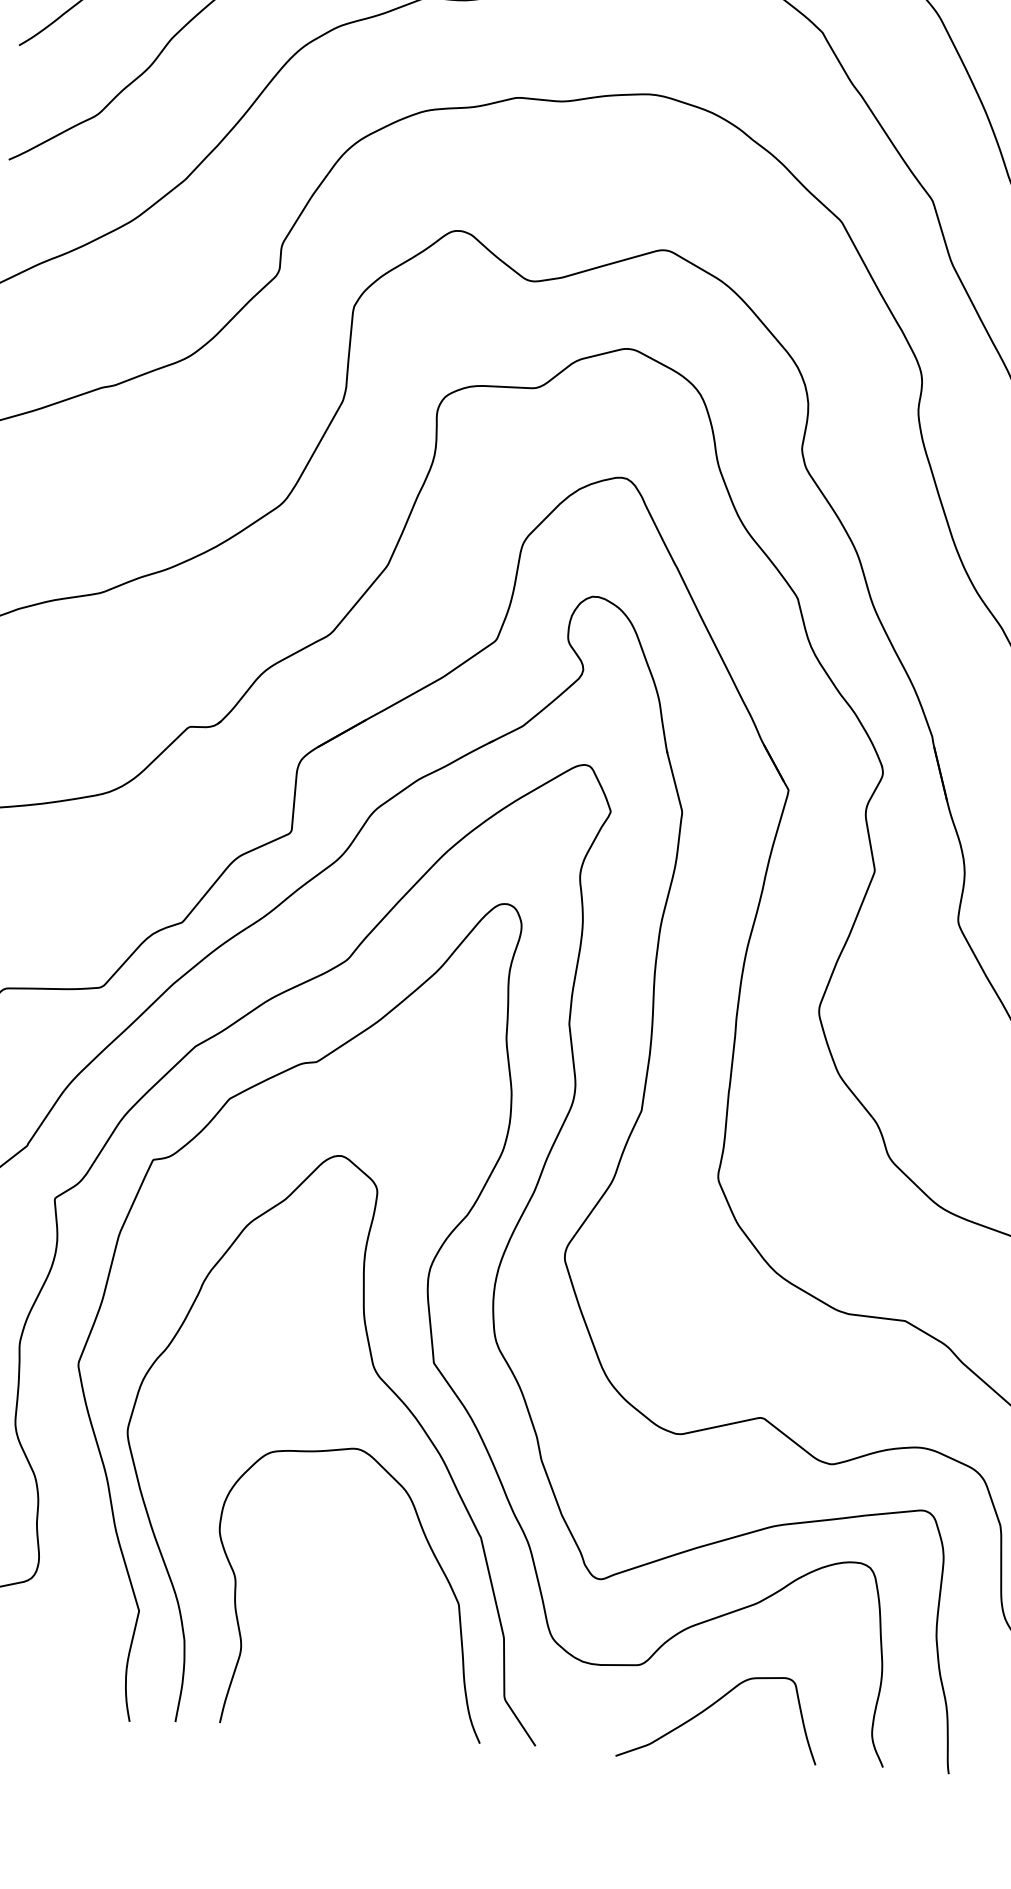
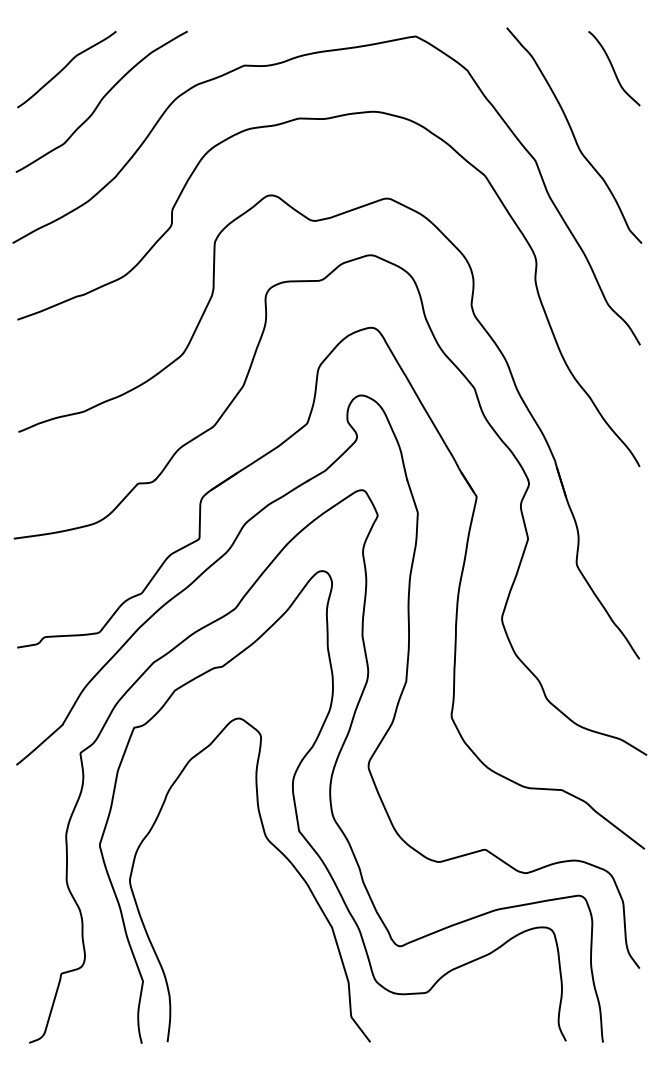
curve: (432, 1556) -> (305, 939), removed
curve: (711, 1708) -> (467, 1014), removed

